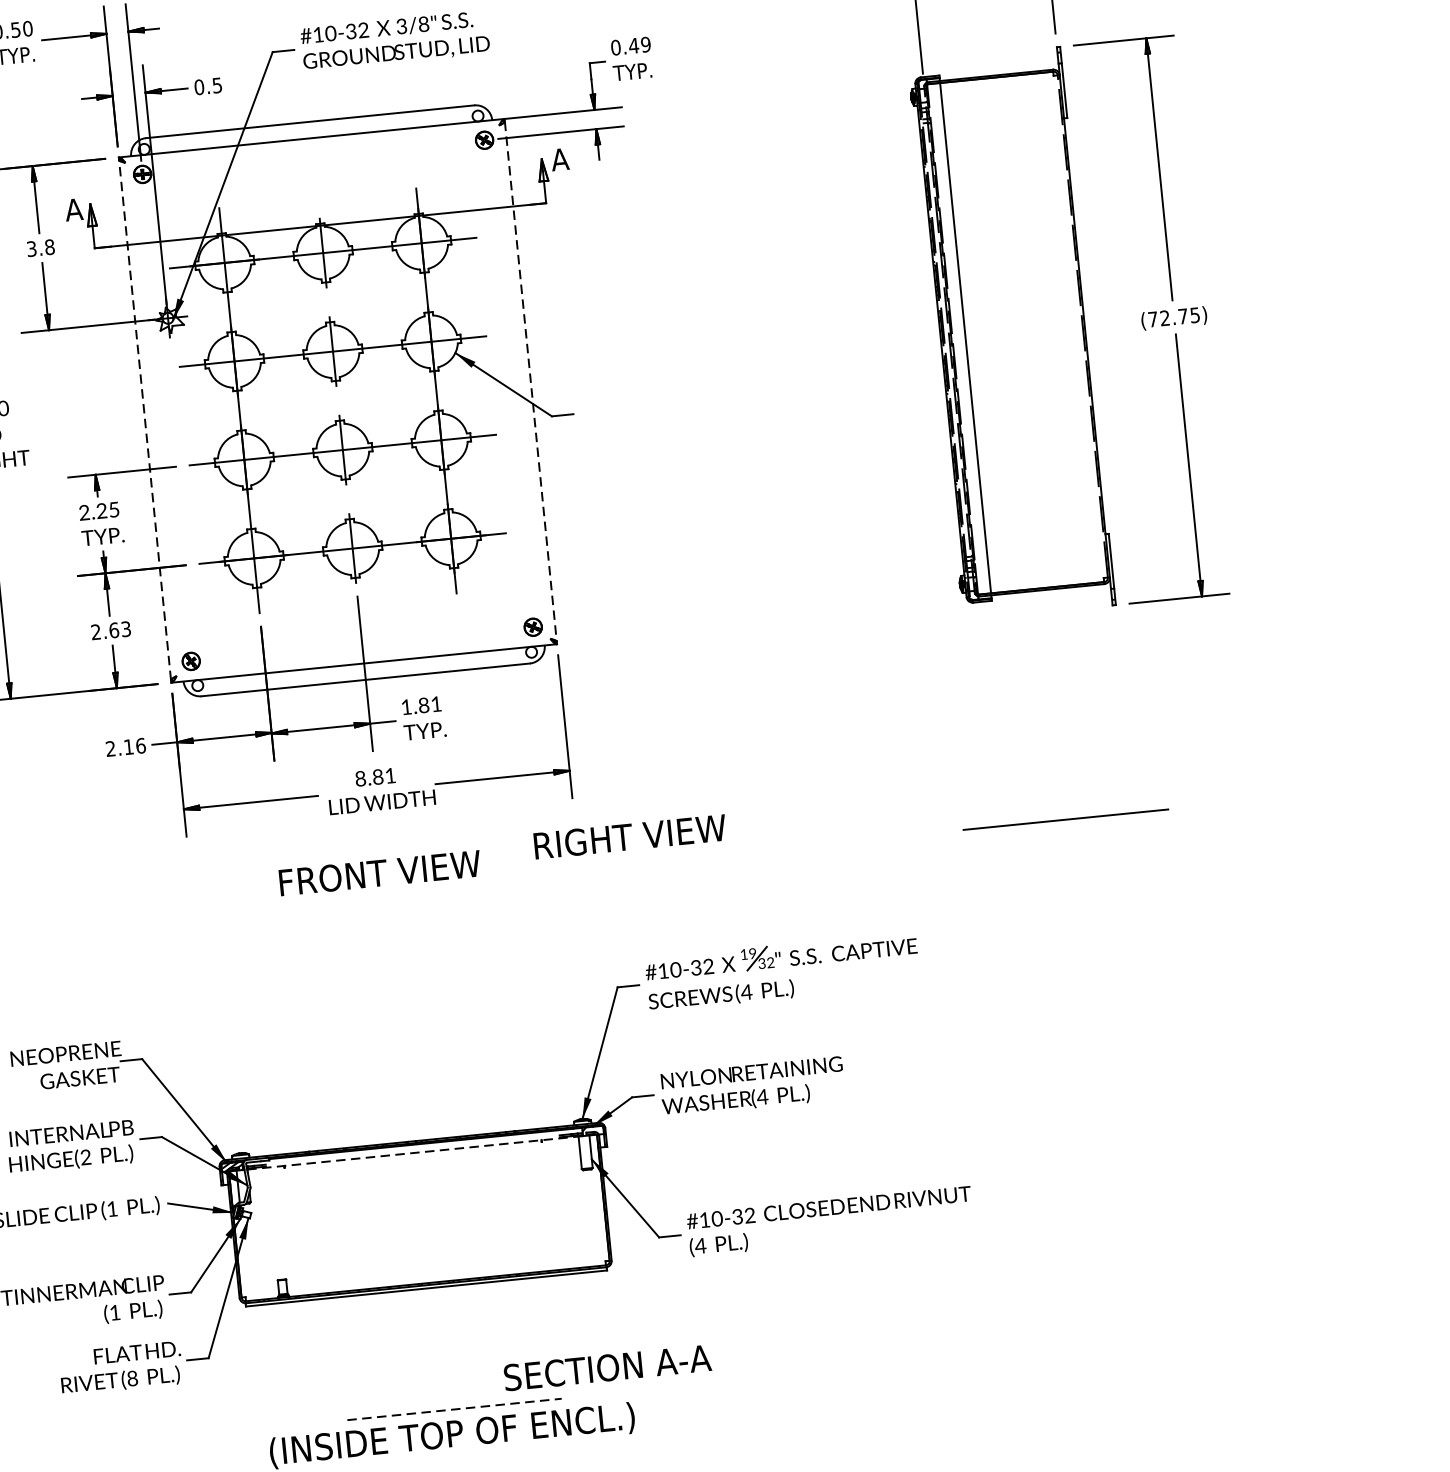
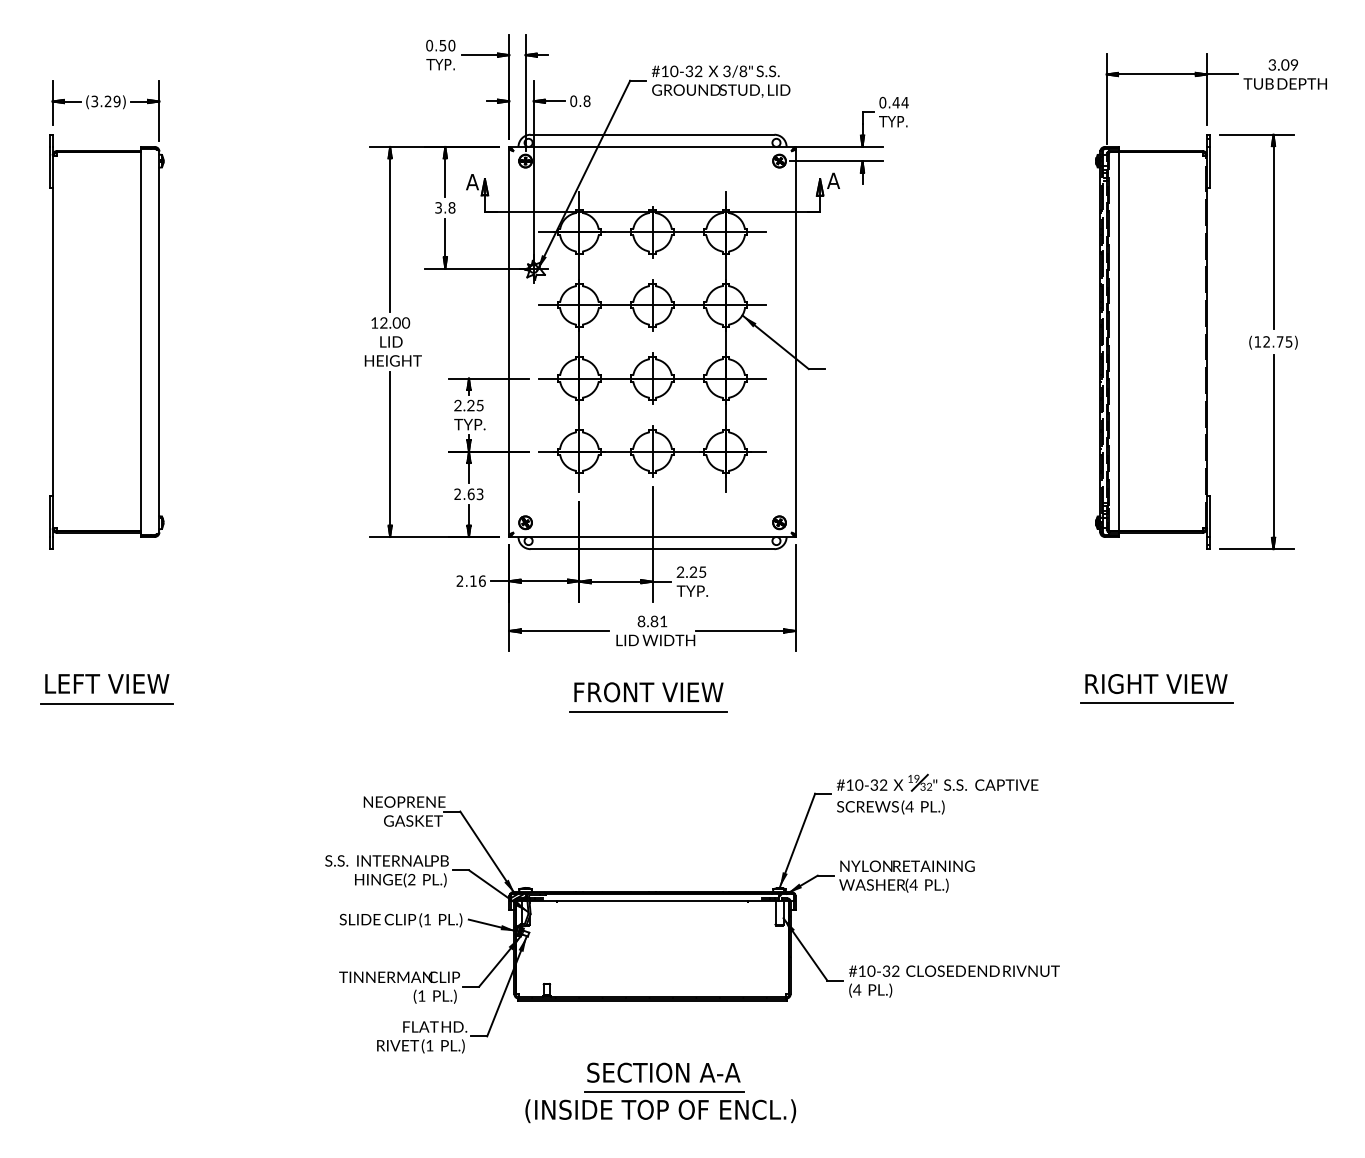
text: (645, 44) -> (904, 102), 0.49 -> 0.44
text: (216, 85) -> (586, 101), 0.5 -> 0.8
text: (1152, 318) -> (1257, 341), (72.75) -> (12.75)
line: (530, 382) -> (795, 342), dashed -> solid
line: (145, 419) -> (509, 341), dashed -> solid
text: (421, 704) -> (691, 571), 1.81 -> 2.25
text: (630, 836) -> (1156, 683), moved
line: (382, 899) -> (648, 711), added
line: (415, 1152) -> (654, 900), dashed -> solid
text: (607, 1367) -> (663, 1072), moved
text: (132, 1378) -> (429, 1045), (8 -> (1
line: (454, 1409) -> (664, 1092), dashed -> solid

